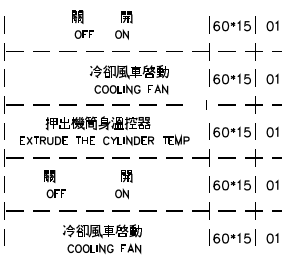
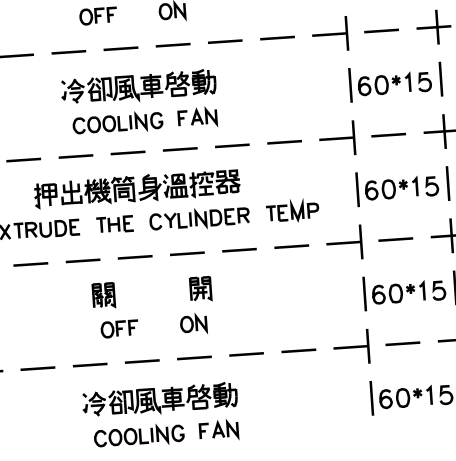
part: (129, 79) -> (140, 102), moved
part: (200, 104) -> (335, 138), size x1.67
part: (54, 184) -> (114, 310), moved

